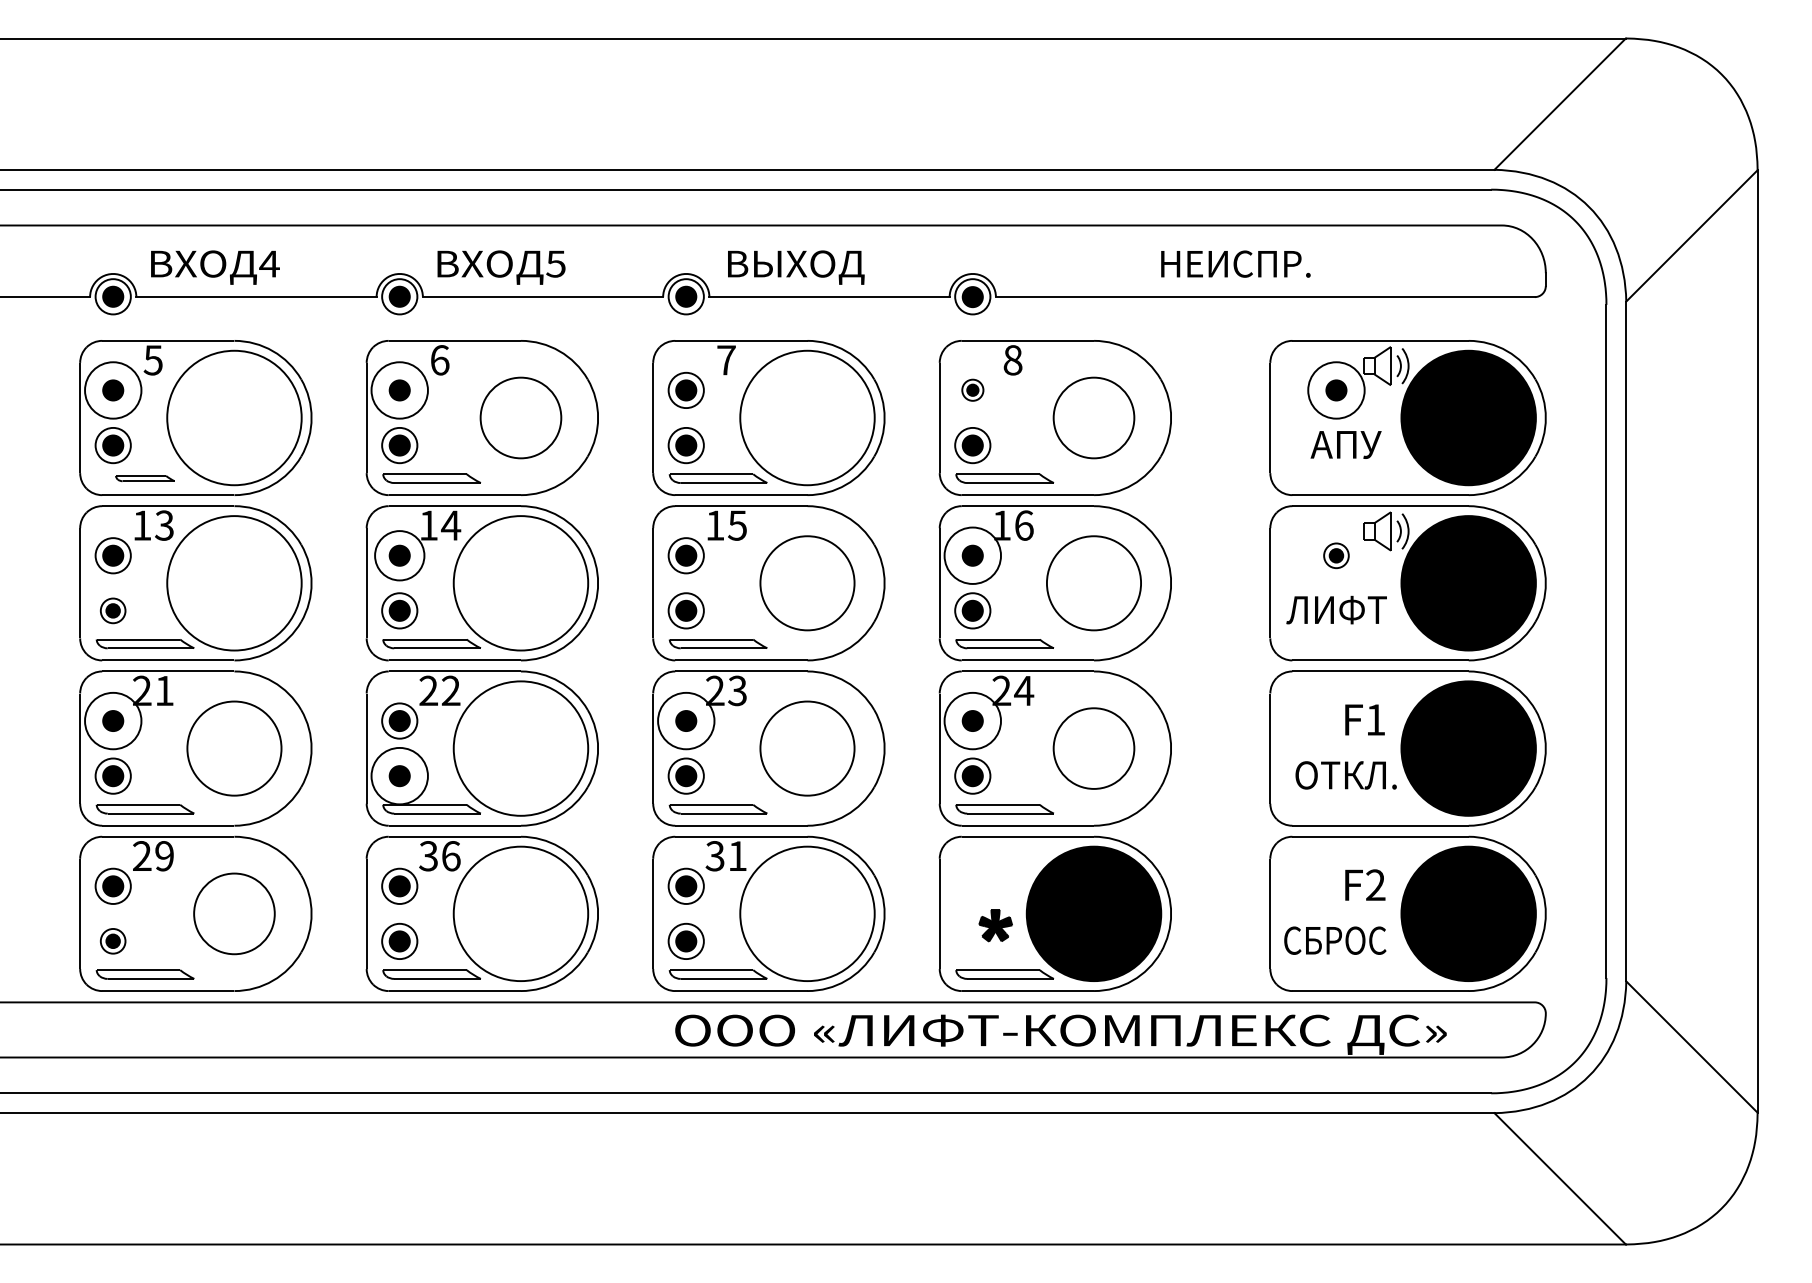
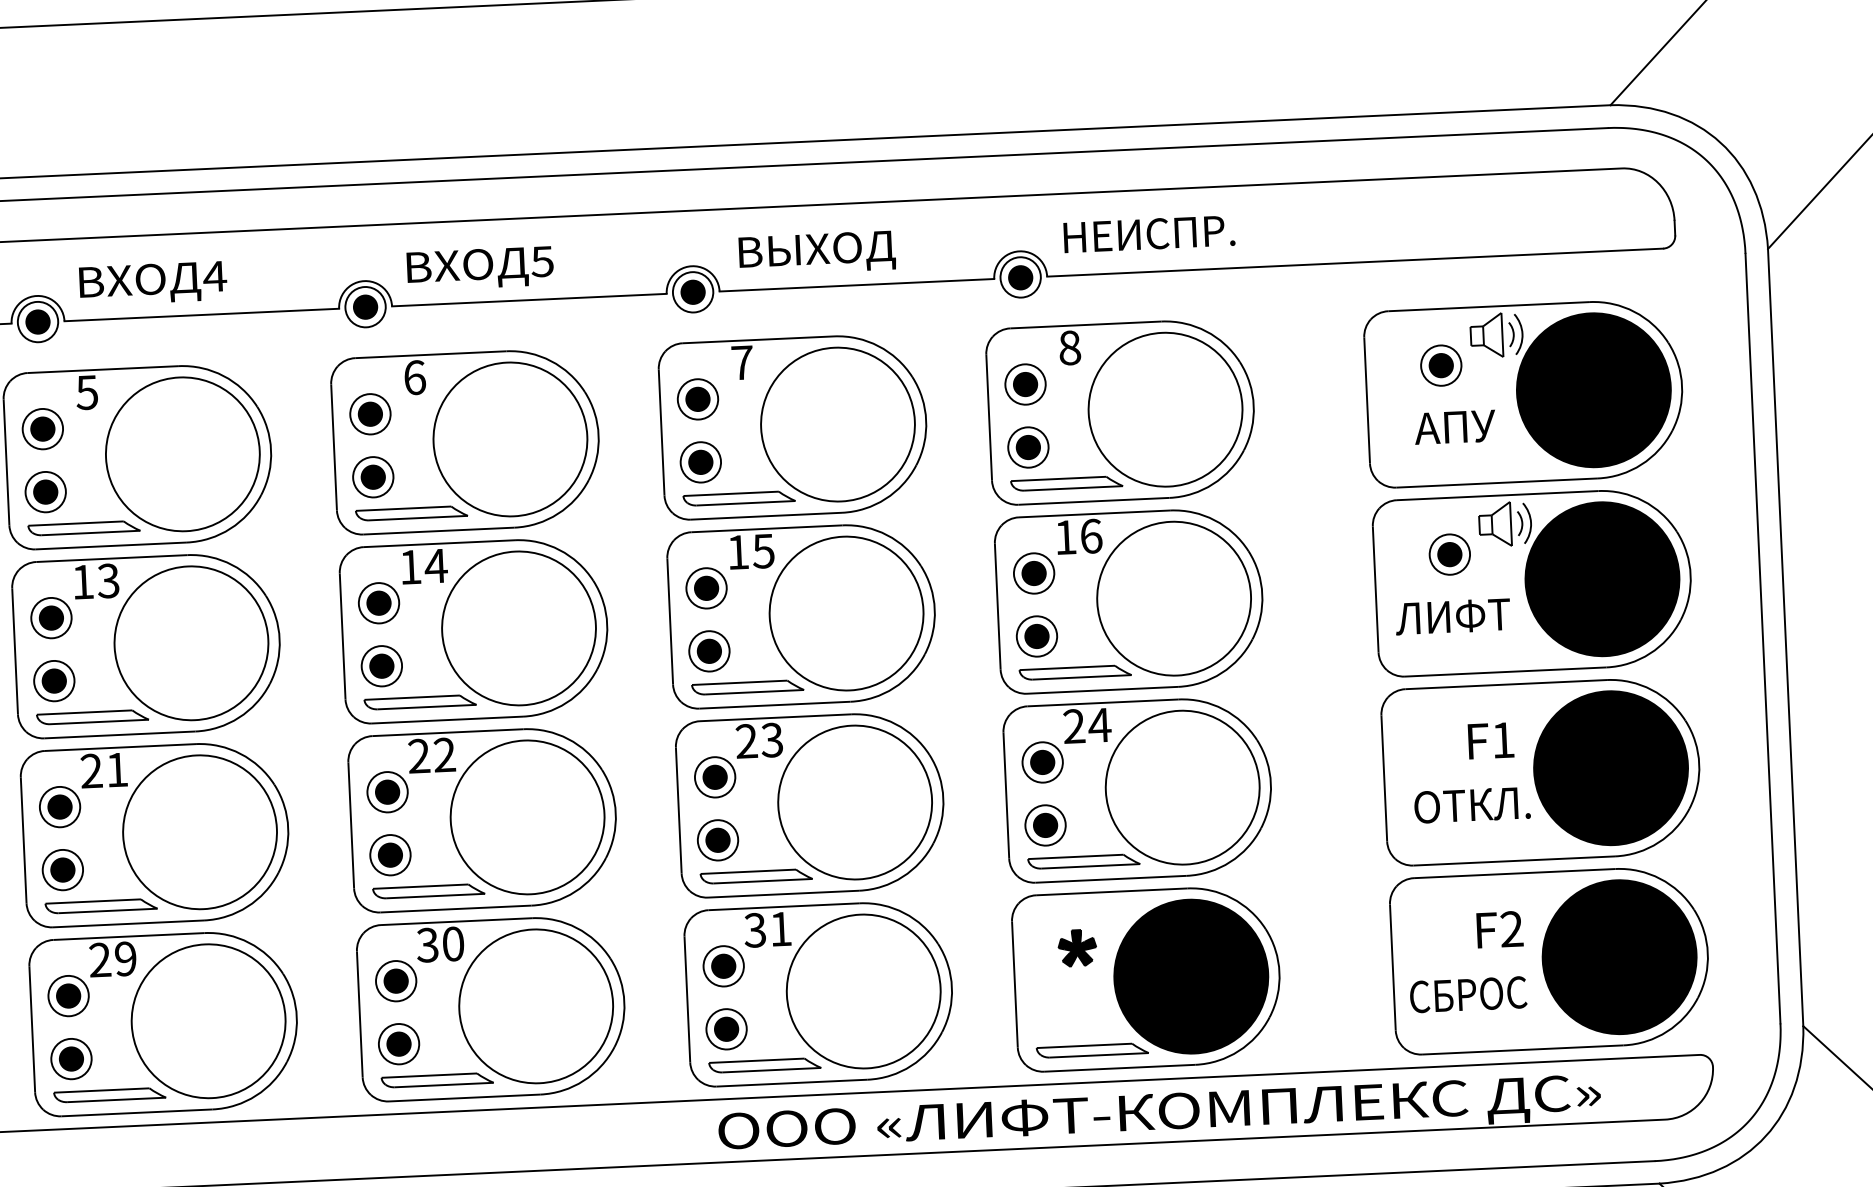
text: (1235, 263) -> (1148, 233), moved
part: (972, 389) -> (1025, 383), size x1.67
circle: (112, 390) -> (42, 429), size x0.62
circle: (399, 390) -> (370, 414), size x0.62
circle: (1336, 390) -> (1441, 365), size x0.62
circle: (520, 417) -> (509, 438), size x1.67
circle: (1093, 417) -> (1164, 409), size x1.67
part: (144, 478) -> (83, 528), size x1.67
circle: (399, 555) -> (378, 602), size x0.71
circle: (972, 555) -> (1033, 573), size x0.62
part: (1336, 555) -> (1449, 554), size x1.43
circle: (807, 583) -> (846, 613), size x1.43
circle: (1093, 583) -> (1173, 598), size x1.43
part: (112, 610) -> (53, 680), size x1.43
circle: (112, 720) -> (59, 806), size x0.62
circle: (685, 720) -> (714, 776), size x0.62
circle: (972, 720) -> (1042, 761), size x0.62
circle: (234, 748) -> (200, 832), size x1.43
circle: (807, 748) -> (855, 802), size x1.43
circle: (1093, 748) -> (1182, 787), size x1.67
circle: (399, 775) -> (390, 854), size x0.62
text: (451, 856) -> (453, 944), 36 -> 30
circle: (234, 913) -> (208, 1020), size x1.67
part: (995, 925) -> (1077, 948), moved
part: (112, 940) -> (70, 1058), size x1.43

